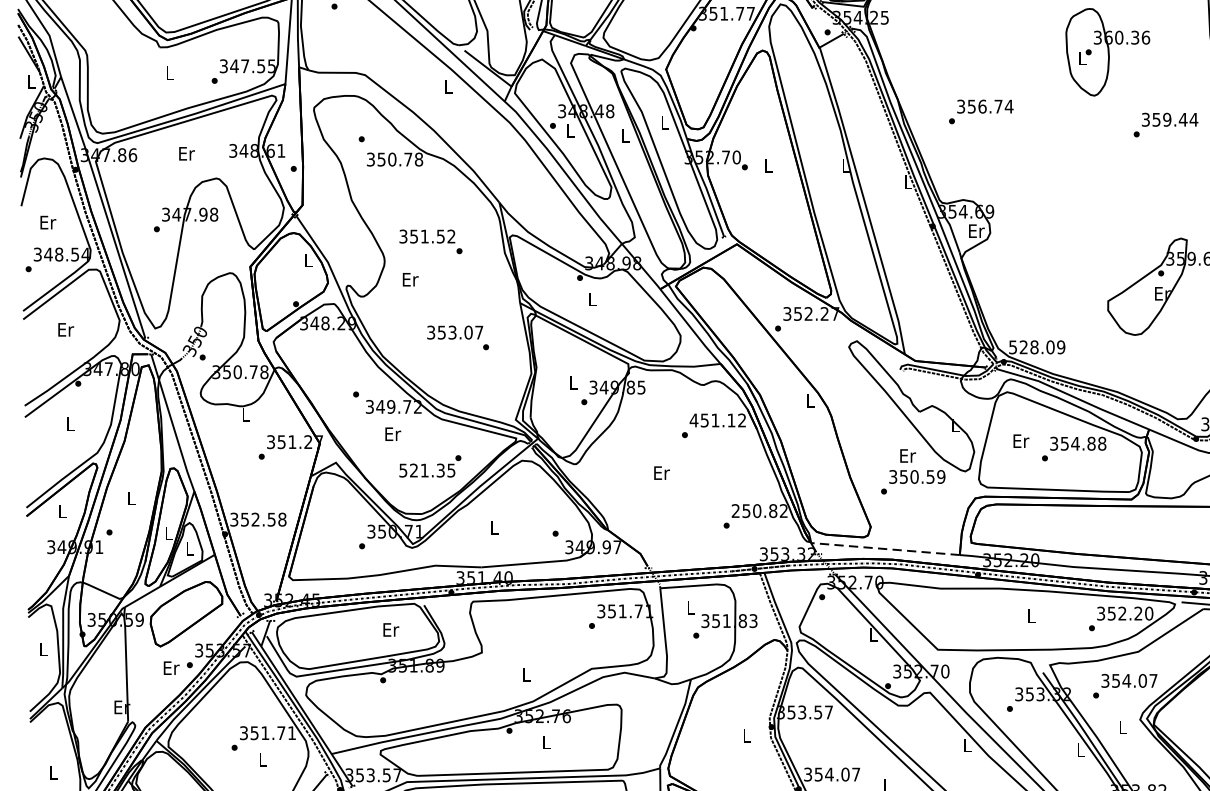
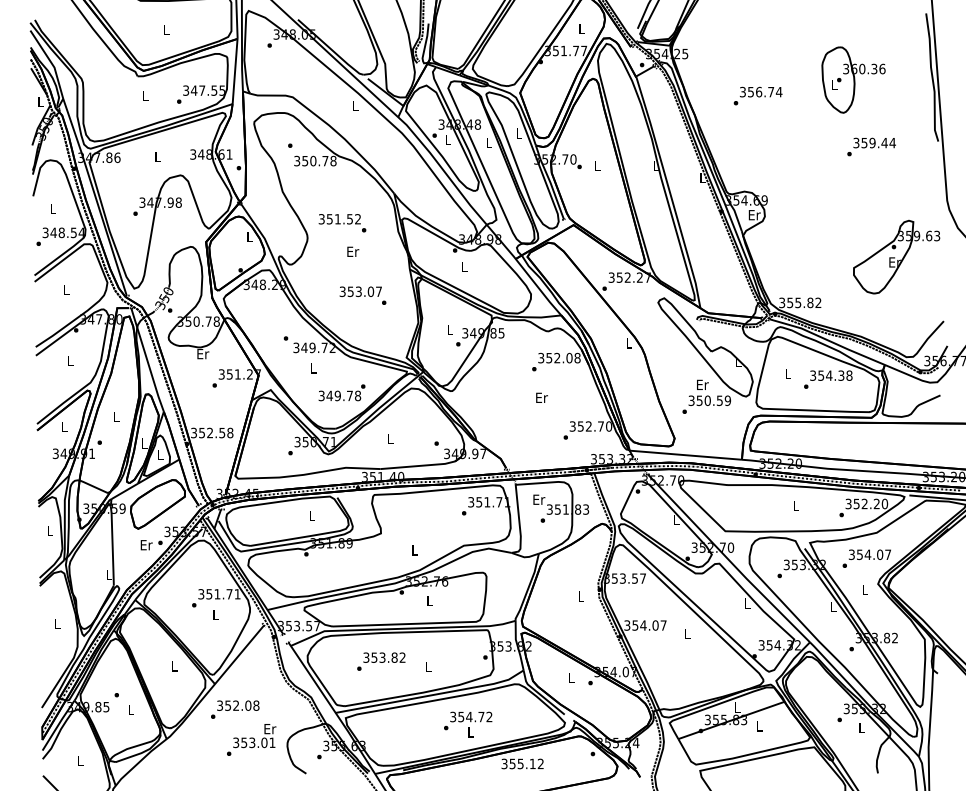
text: (980, 111) -> (757, 95), moved
text: (1165, 124) -> (871, 146), moved
text: (187, 153) -> (158, 156), Er -> L
text: (48, 222) -> (53, 208), Er -> L
text: (411, 279) -> (353, 251), moved
text: (65, 329) -> (66, 289), Er -> L
text: (1037, 346) -> (800, 302), 528.09 -> 355.82
text: (246, 415) -> (203, 354), L -> Er
text: (716, 419) -> (558, 357), 451.12 -> 352.08
text: (392, 434) -> (313, 368), Er -> L
text: (1021, 440) -> (788, 373), Er -> L
text: (1091, 443) -> (841, 375), 354.88 -> 354.38
text: (428, 469) -> (340, 395), 521.35 -> 349.78
text: (661, 472) -> (541, 397), moved
text: (759, 511) -> (590, 426), 250.82 -> 352.70
line: (885, 549) -> (685, 455), dashed -> solid
text: (691, 607) -> (539, 499), L -> Er
text: (391, 630) -> (312, 516), Er -> L
text: (122, 707) -> (109, 574), Er -> L

